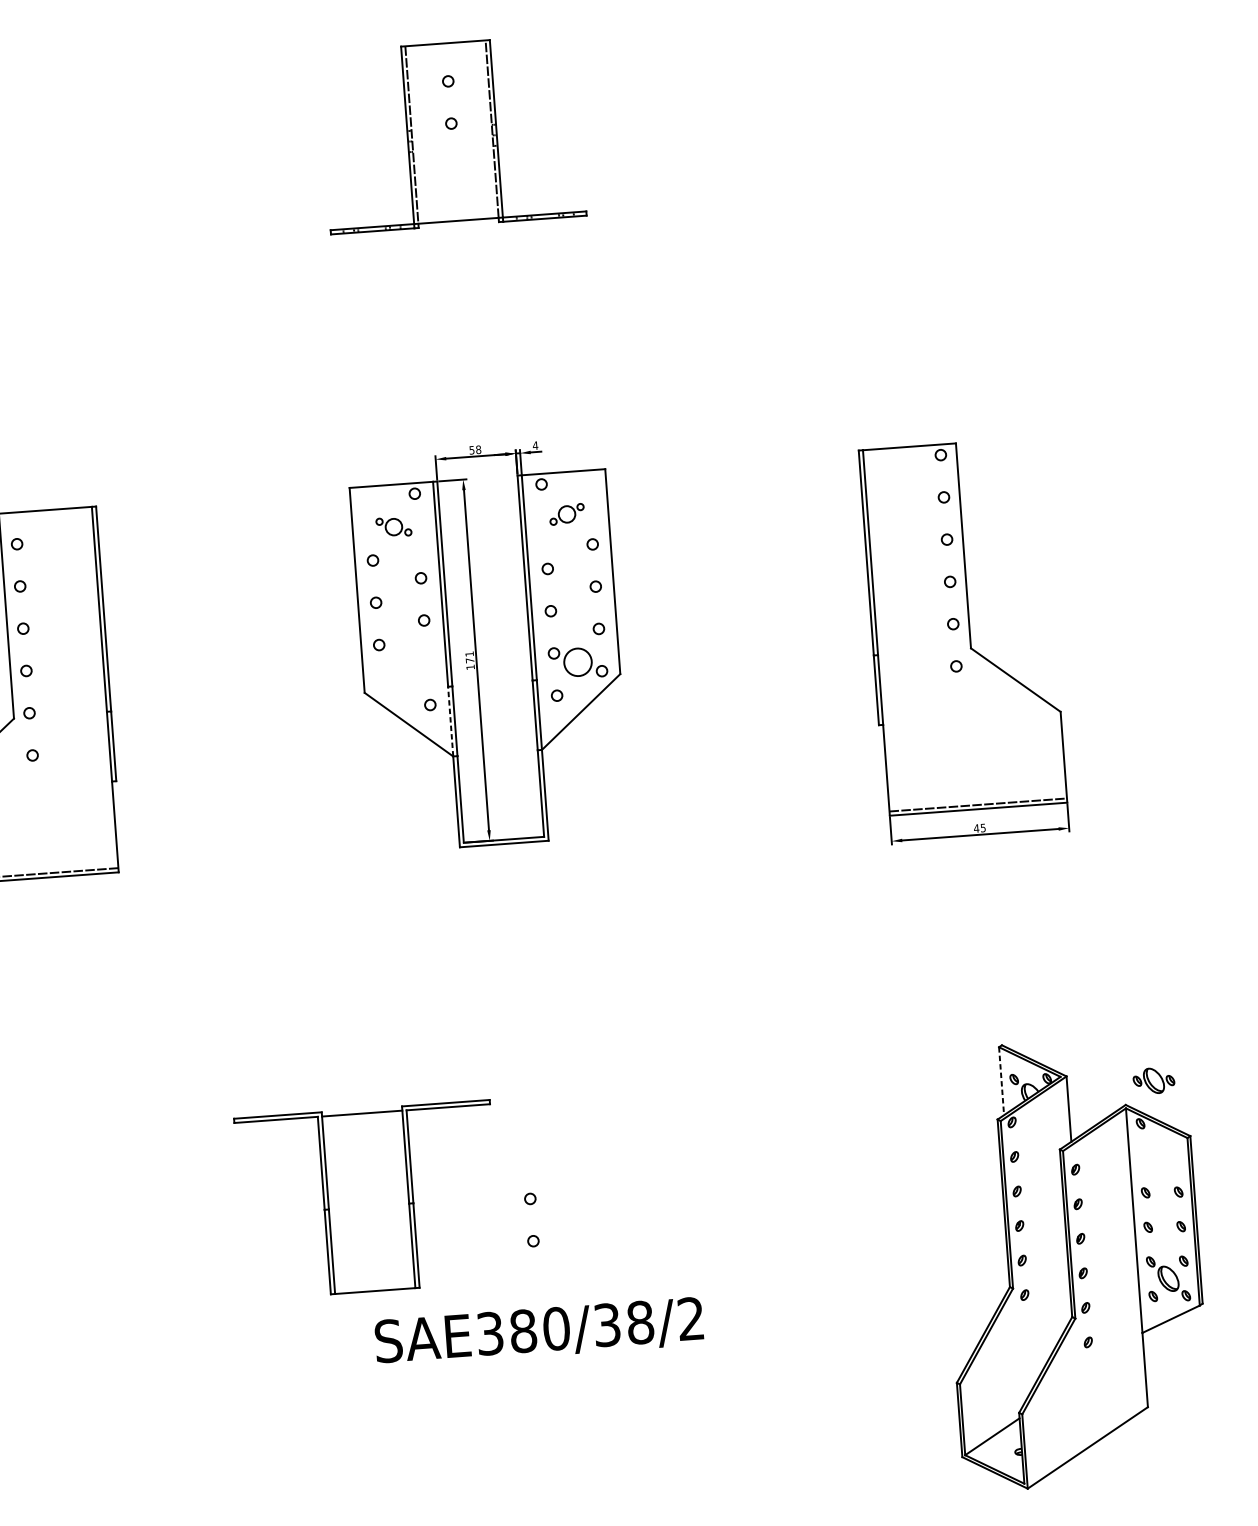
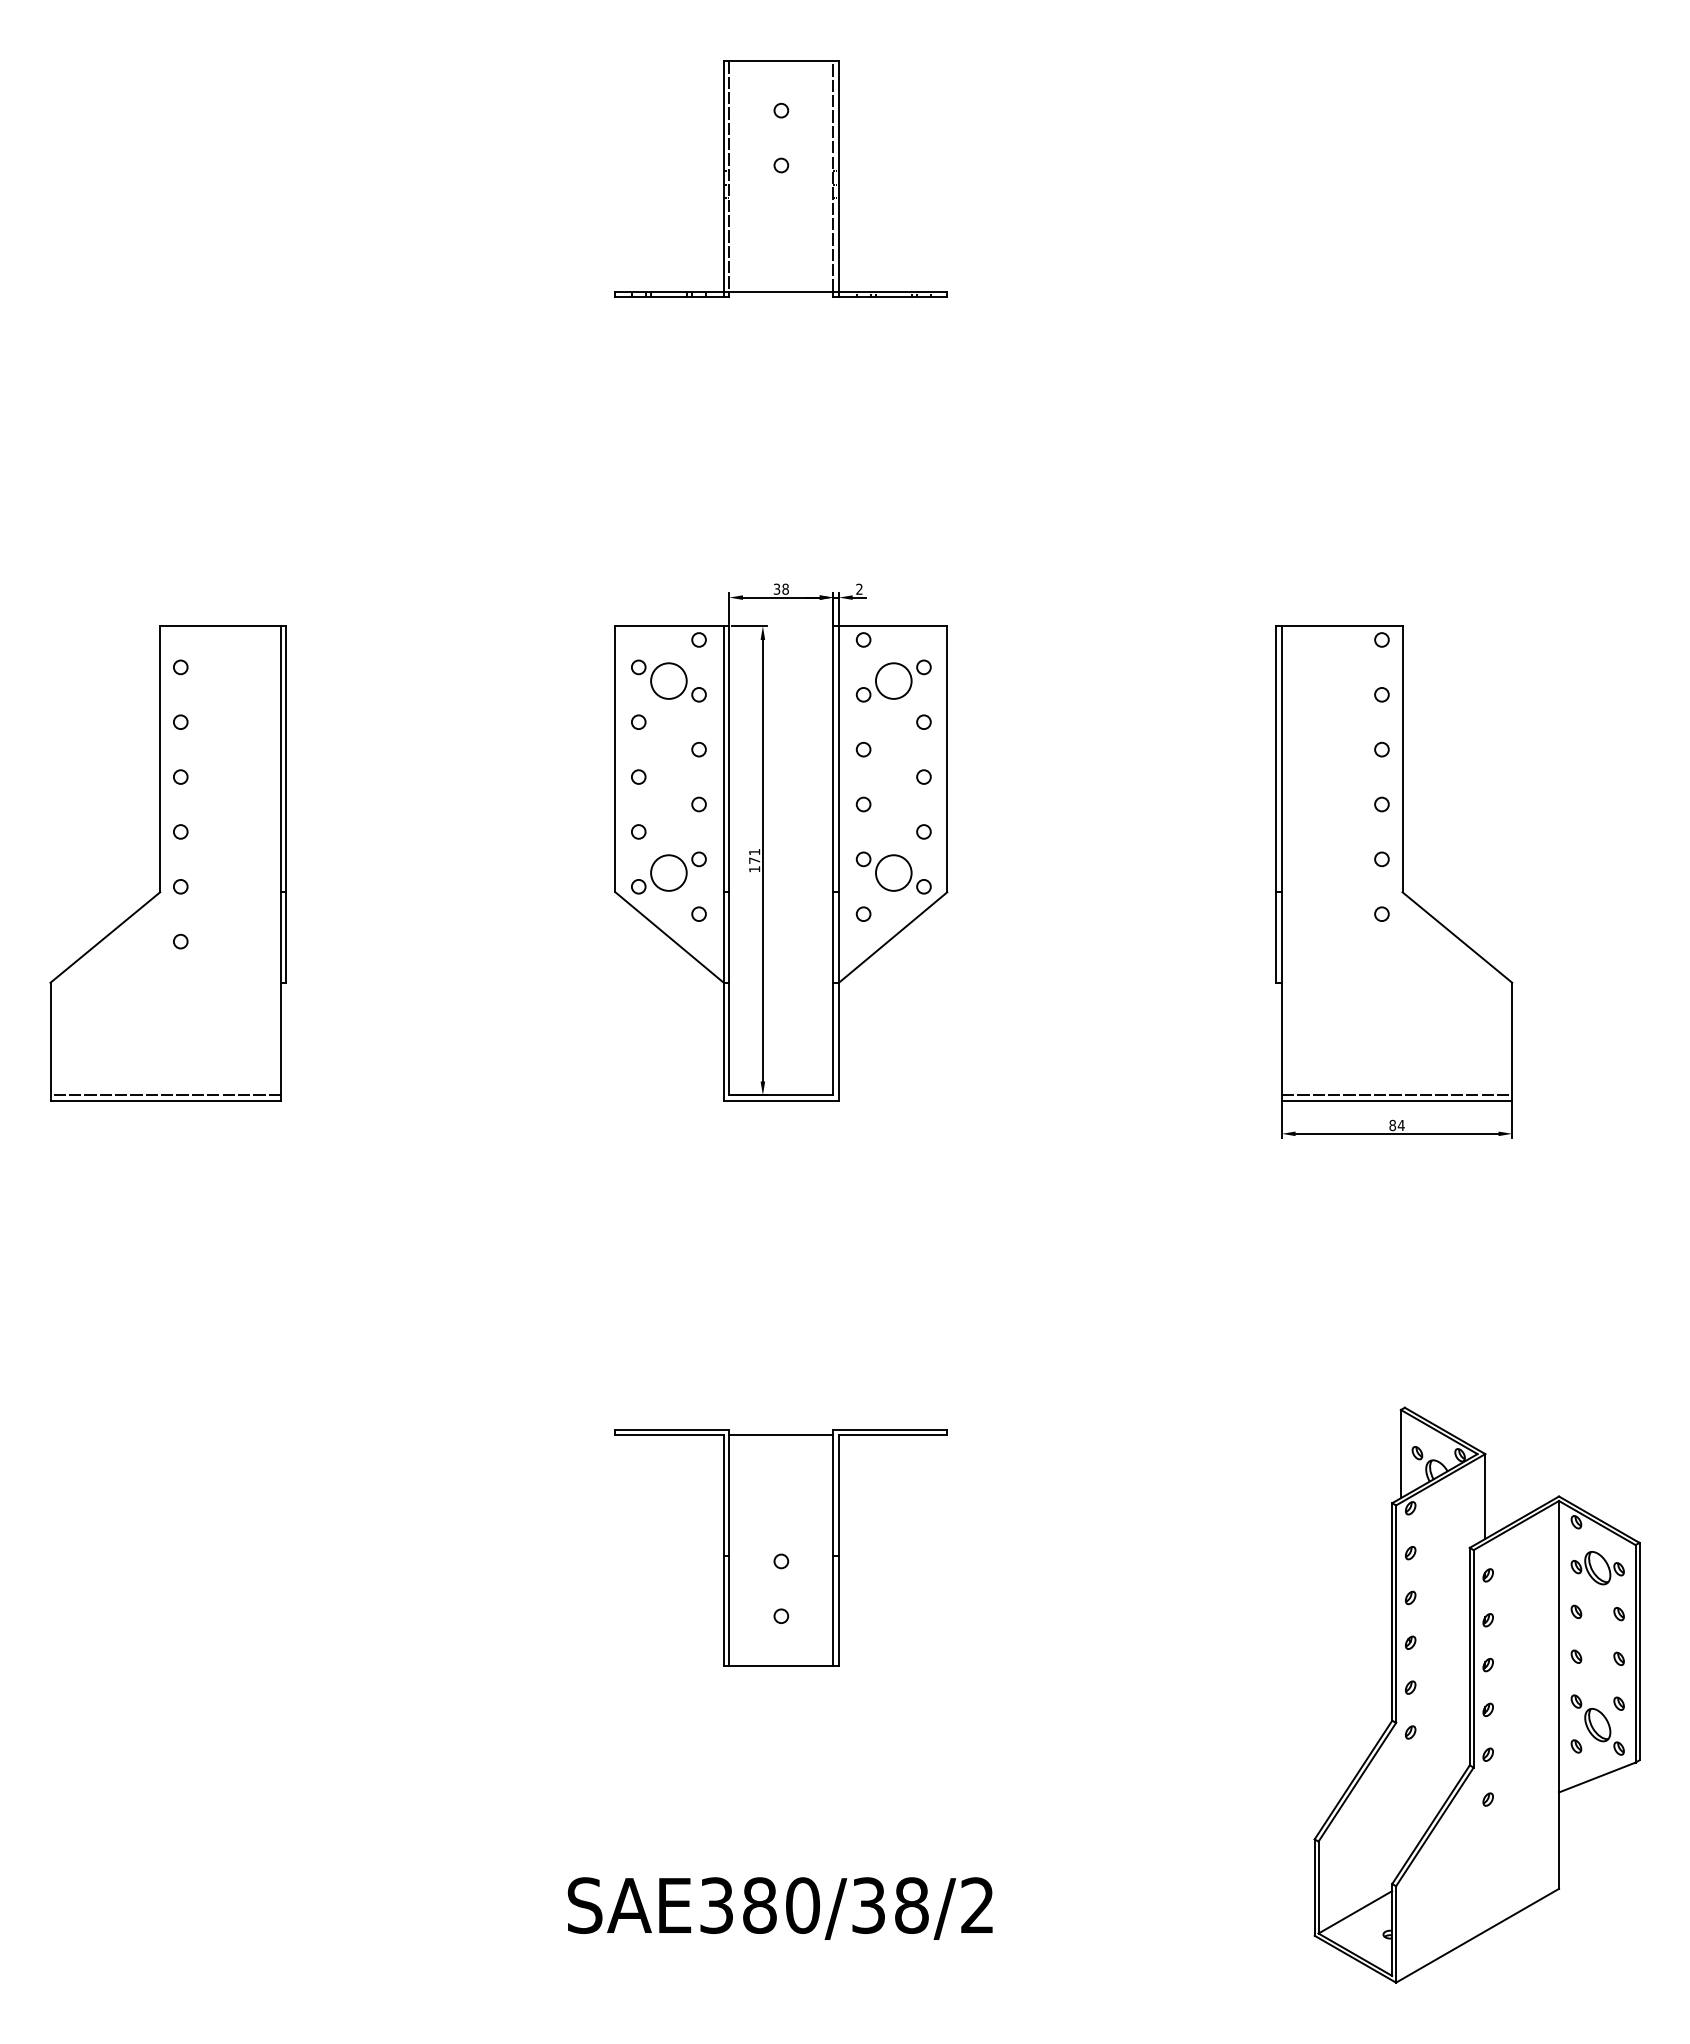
text: (534, 445) -> (858, 588), 4 -> 2
text: (472, 449) -> (777, 588), 58 -> 38
part: (566, 514) -> (893, 680), size x1.67
part: (393, 526) -> (668, 680), size x1.67
part: (404, 674) -> (668, 872), added
line: (450, 721) -> (723, 937), dashed -> solid
text: (979, 828) -> (1396, 1125), 45 -> 84
line: (1001, 1081) -> (1400, 1454), dashed -> solid
part: (1153, 1081) -> (1597, 1568), moved
part: (367, 1200) -> (780, 1547), moved
text: (538, 1332) -> (779, 1908), moved

